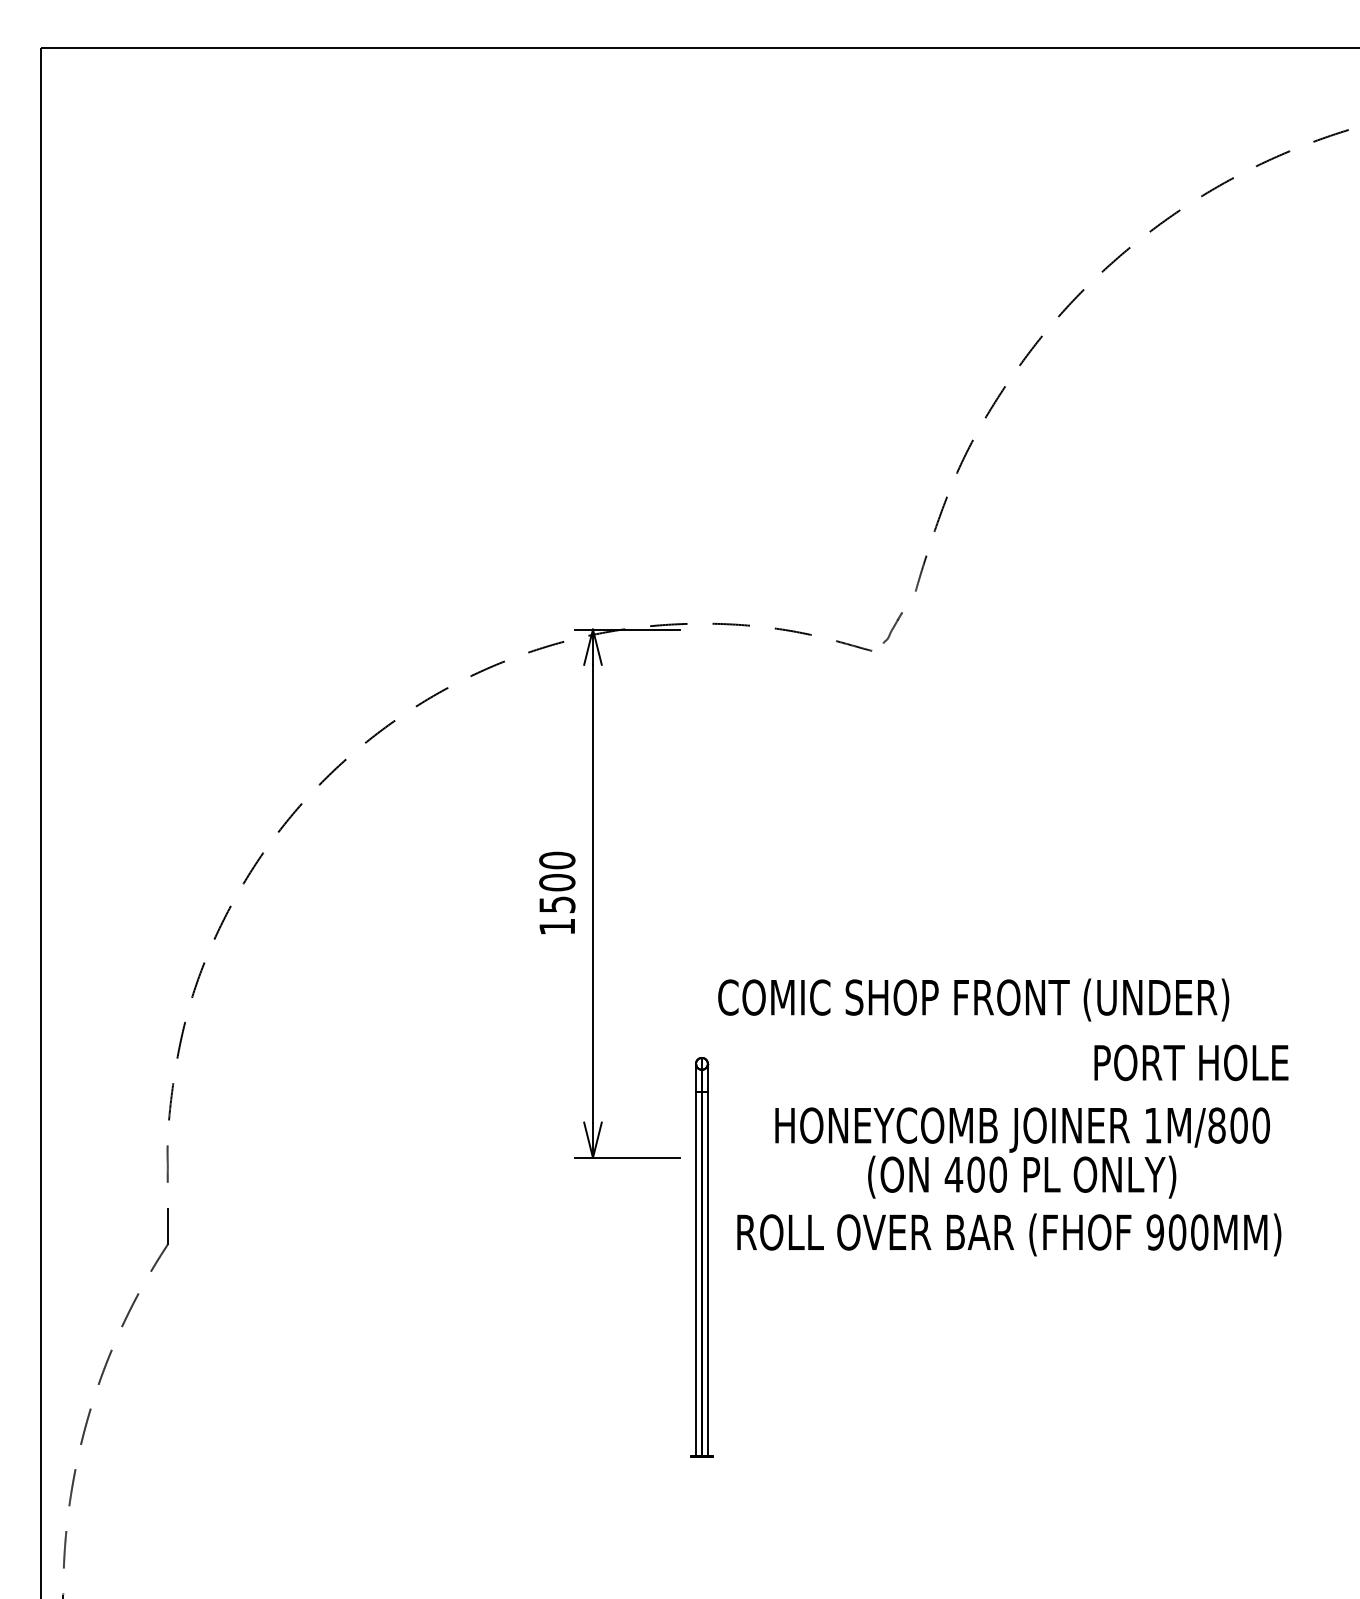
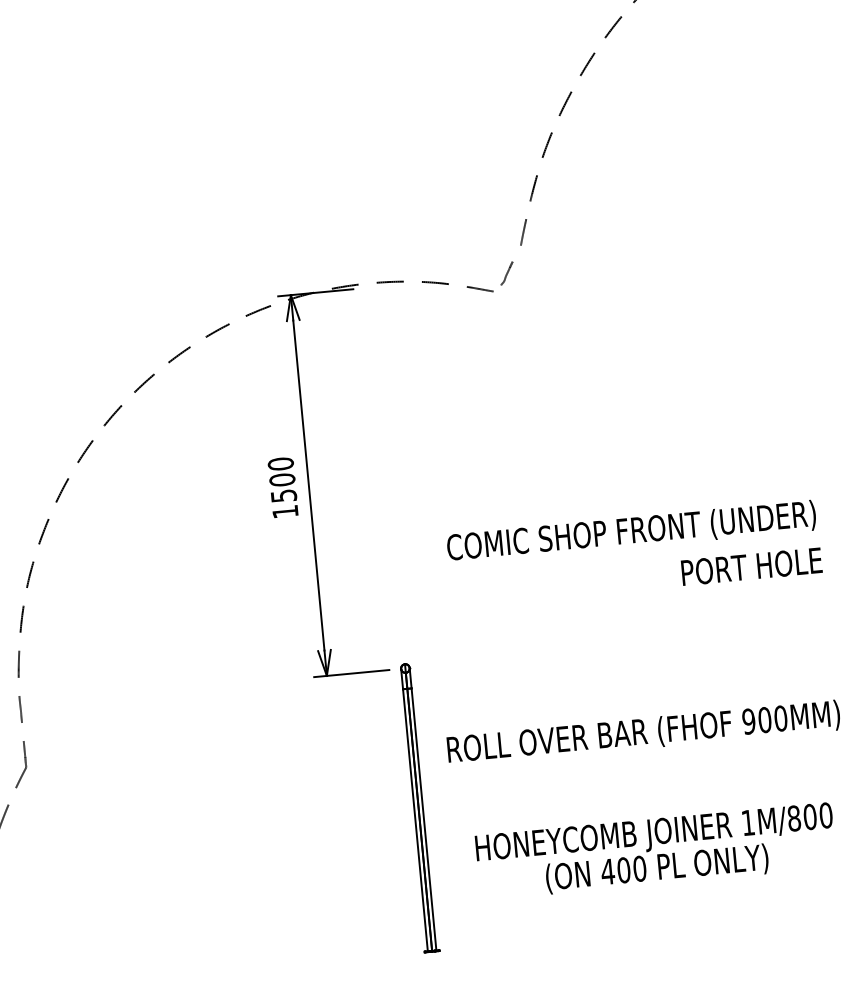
text: (973, 999) -> (631, 531), moved
text: (1022, 1152) -> (655, 851), moved
text: (1009, 1234) -> (643, 733), moved
part: (701, 1257) -> (418, 808), moved

